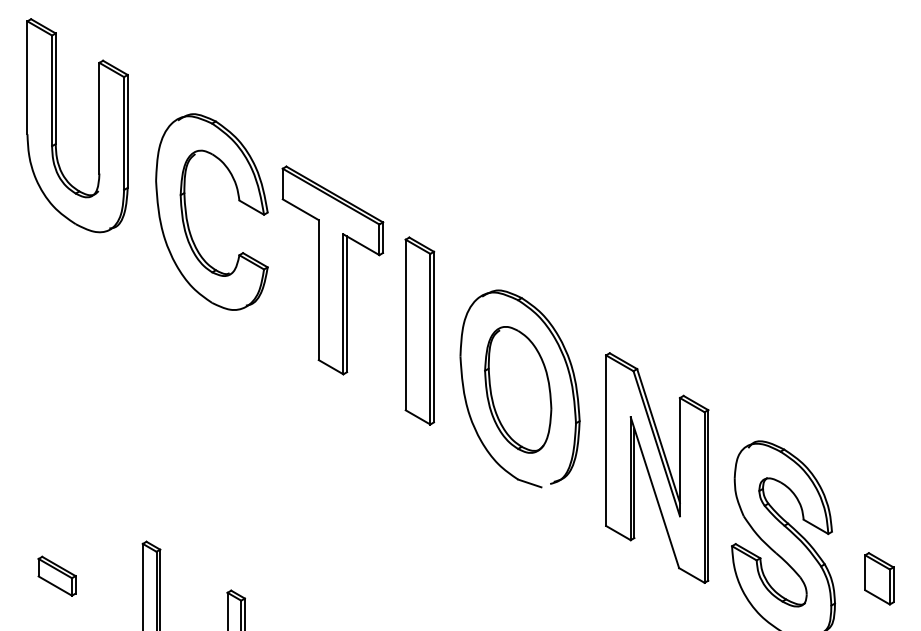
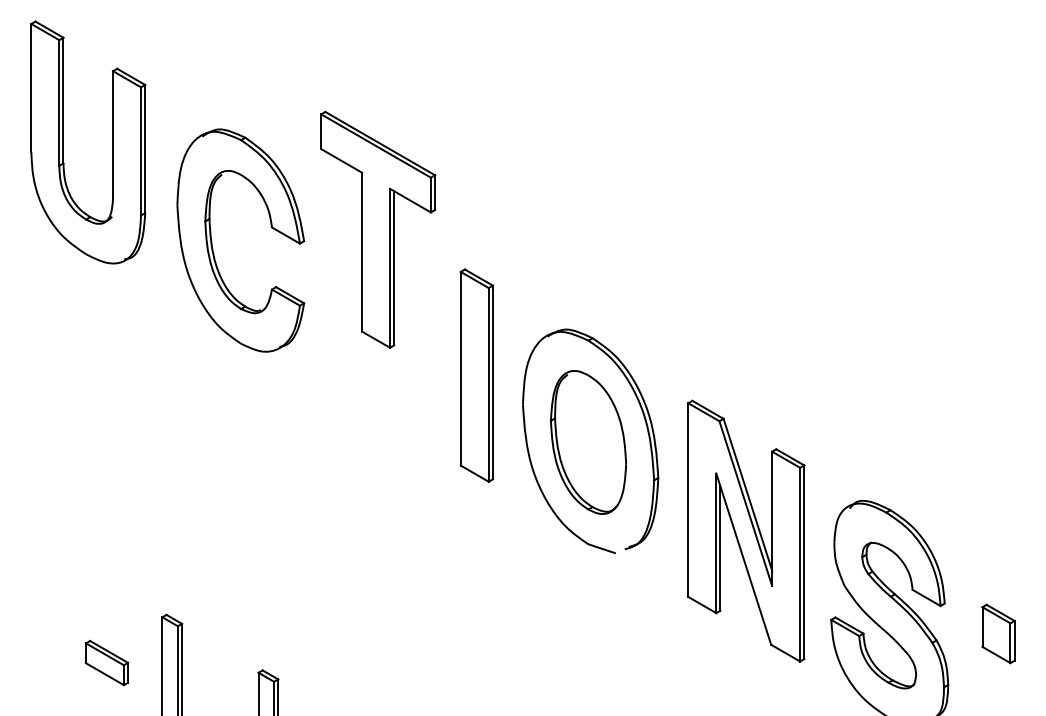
part: (333, 270) -> (378, 229), moved
part: (56, 575) -> (106, 662), moved
part: (879, 578) -> (998, 633), moved

